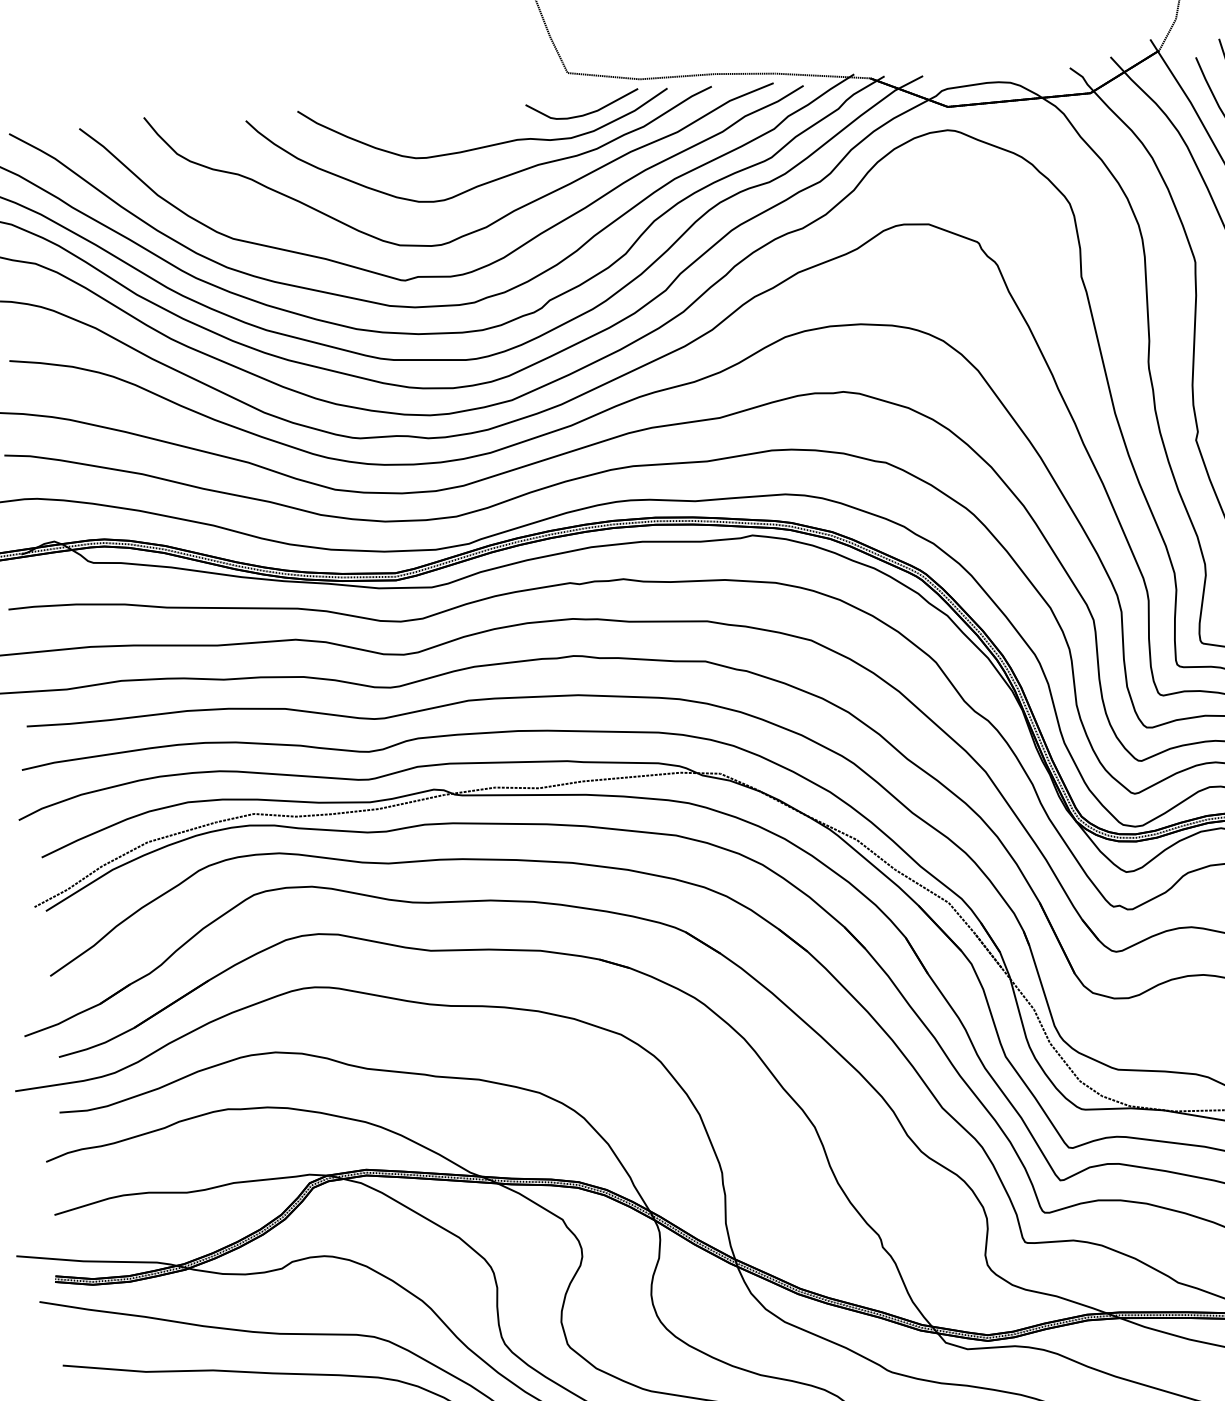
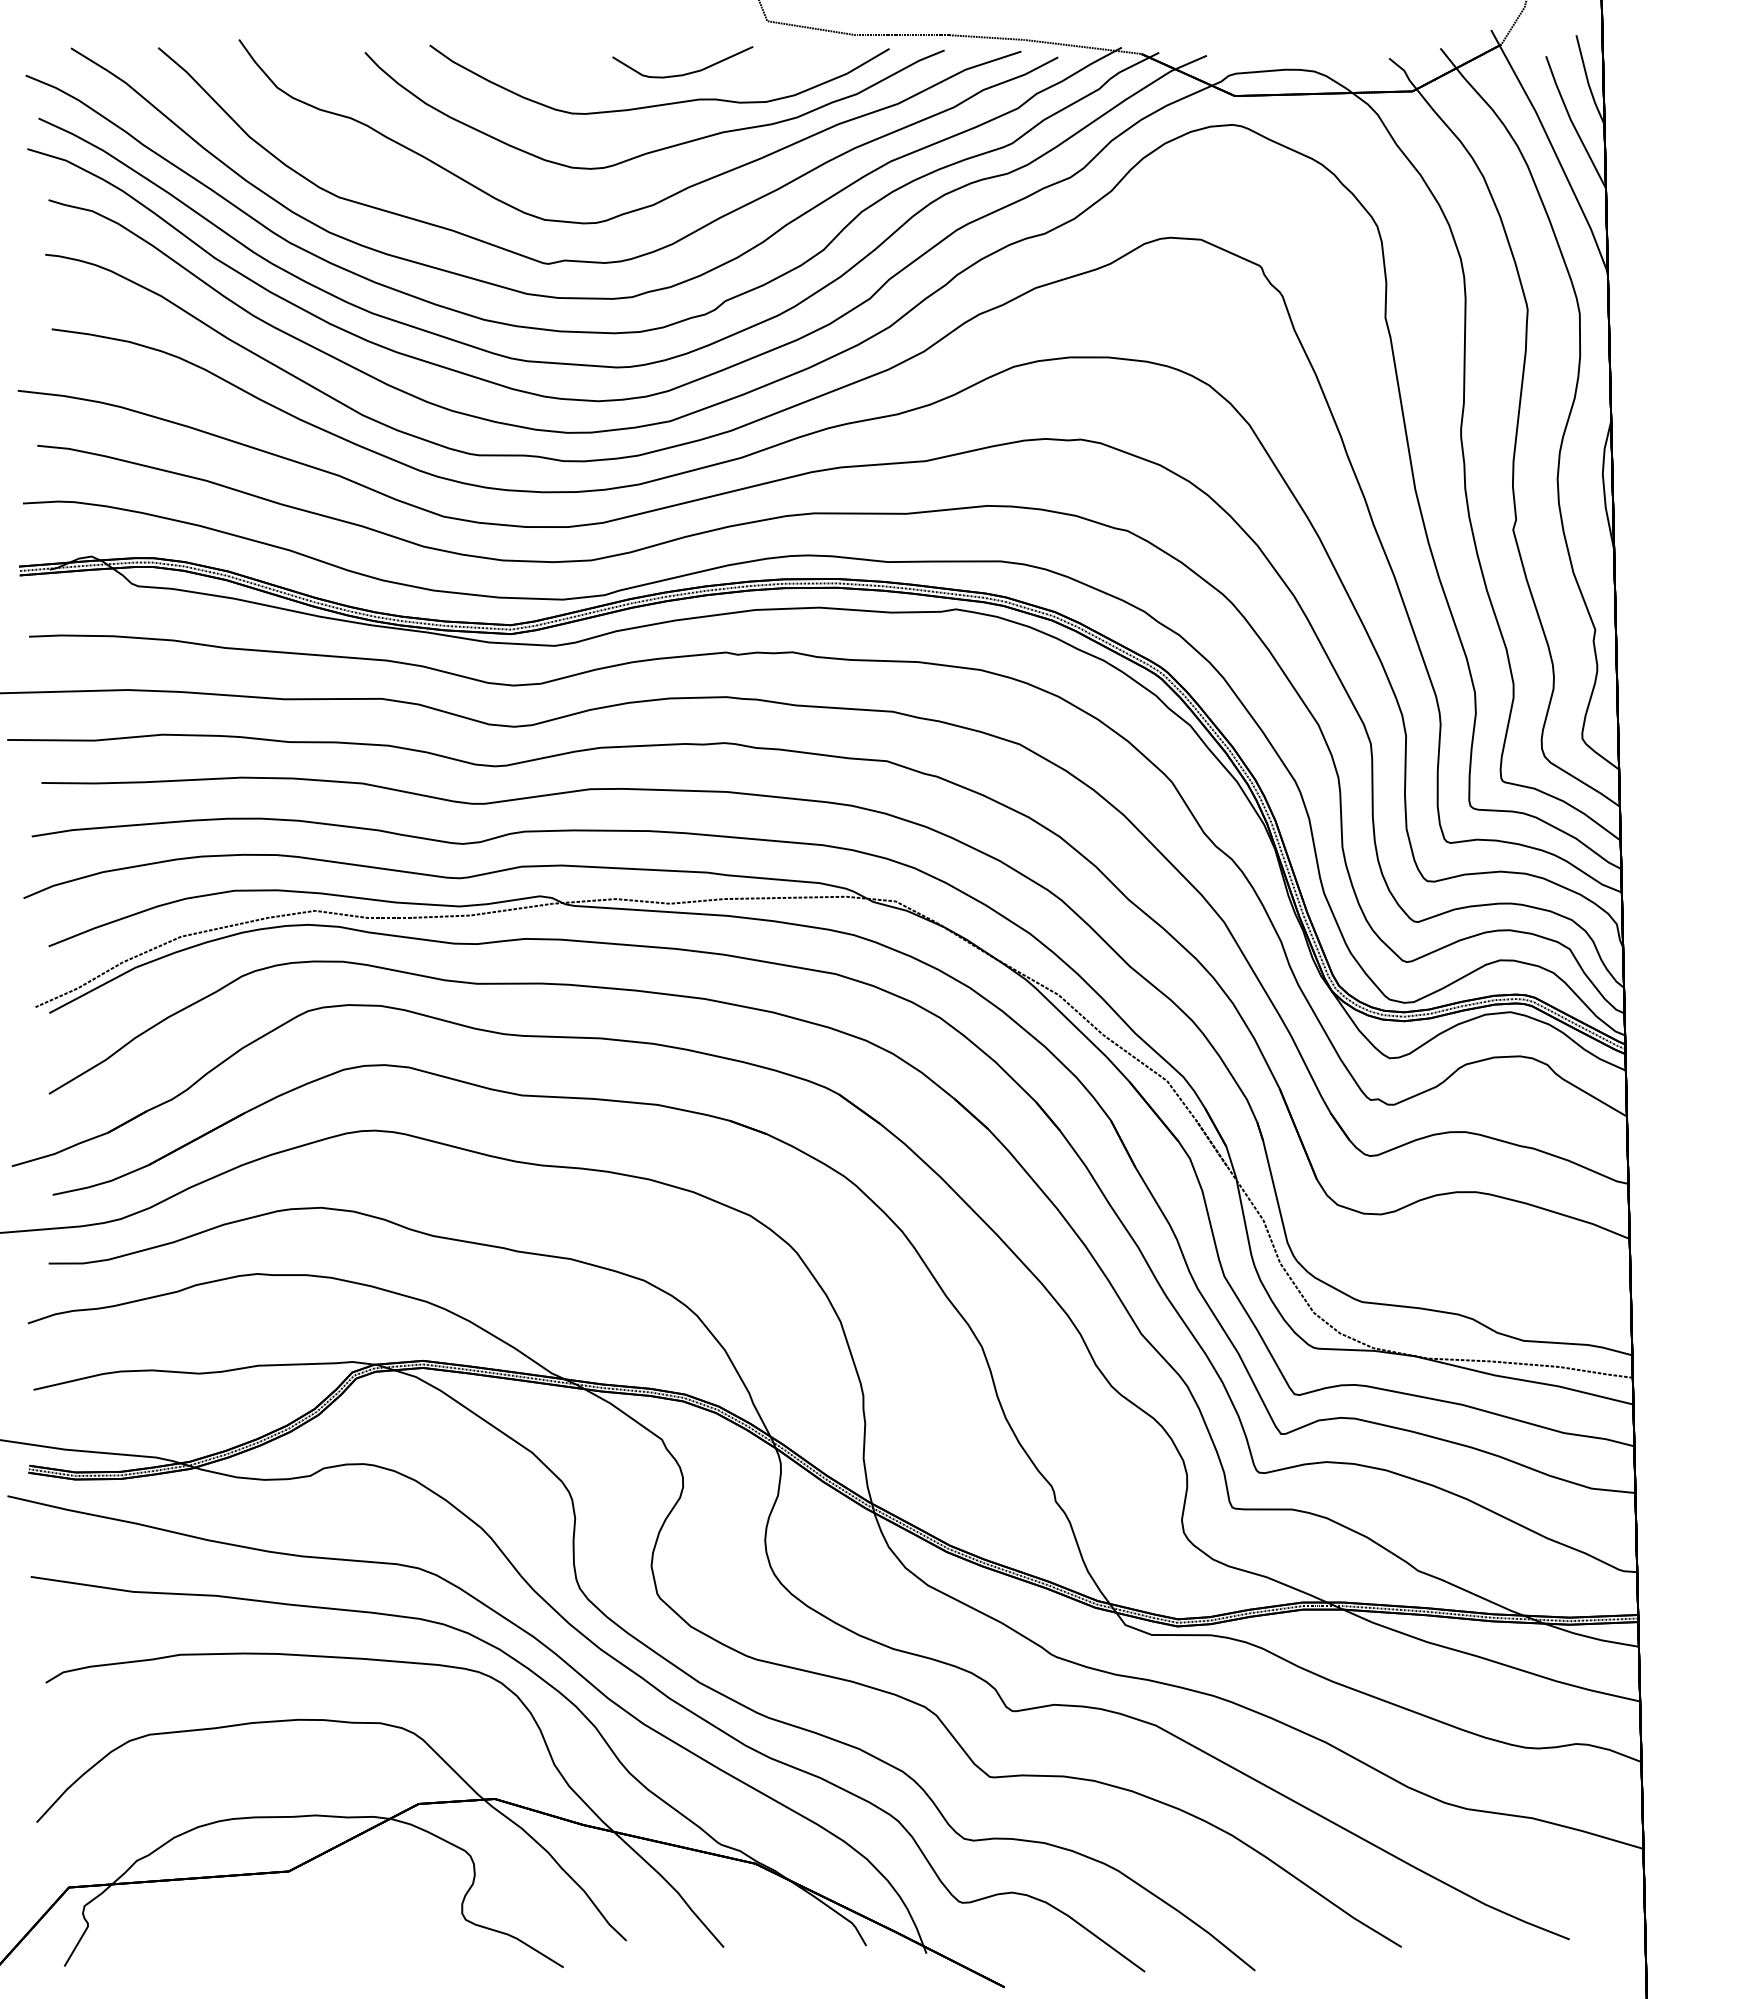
curve: (584, 114) -> (684, 73), moved

